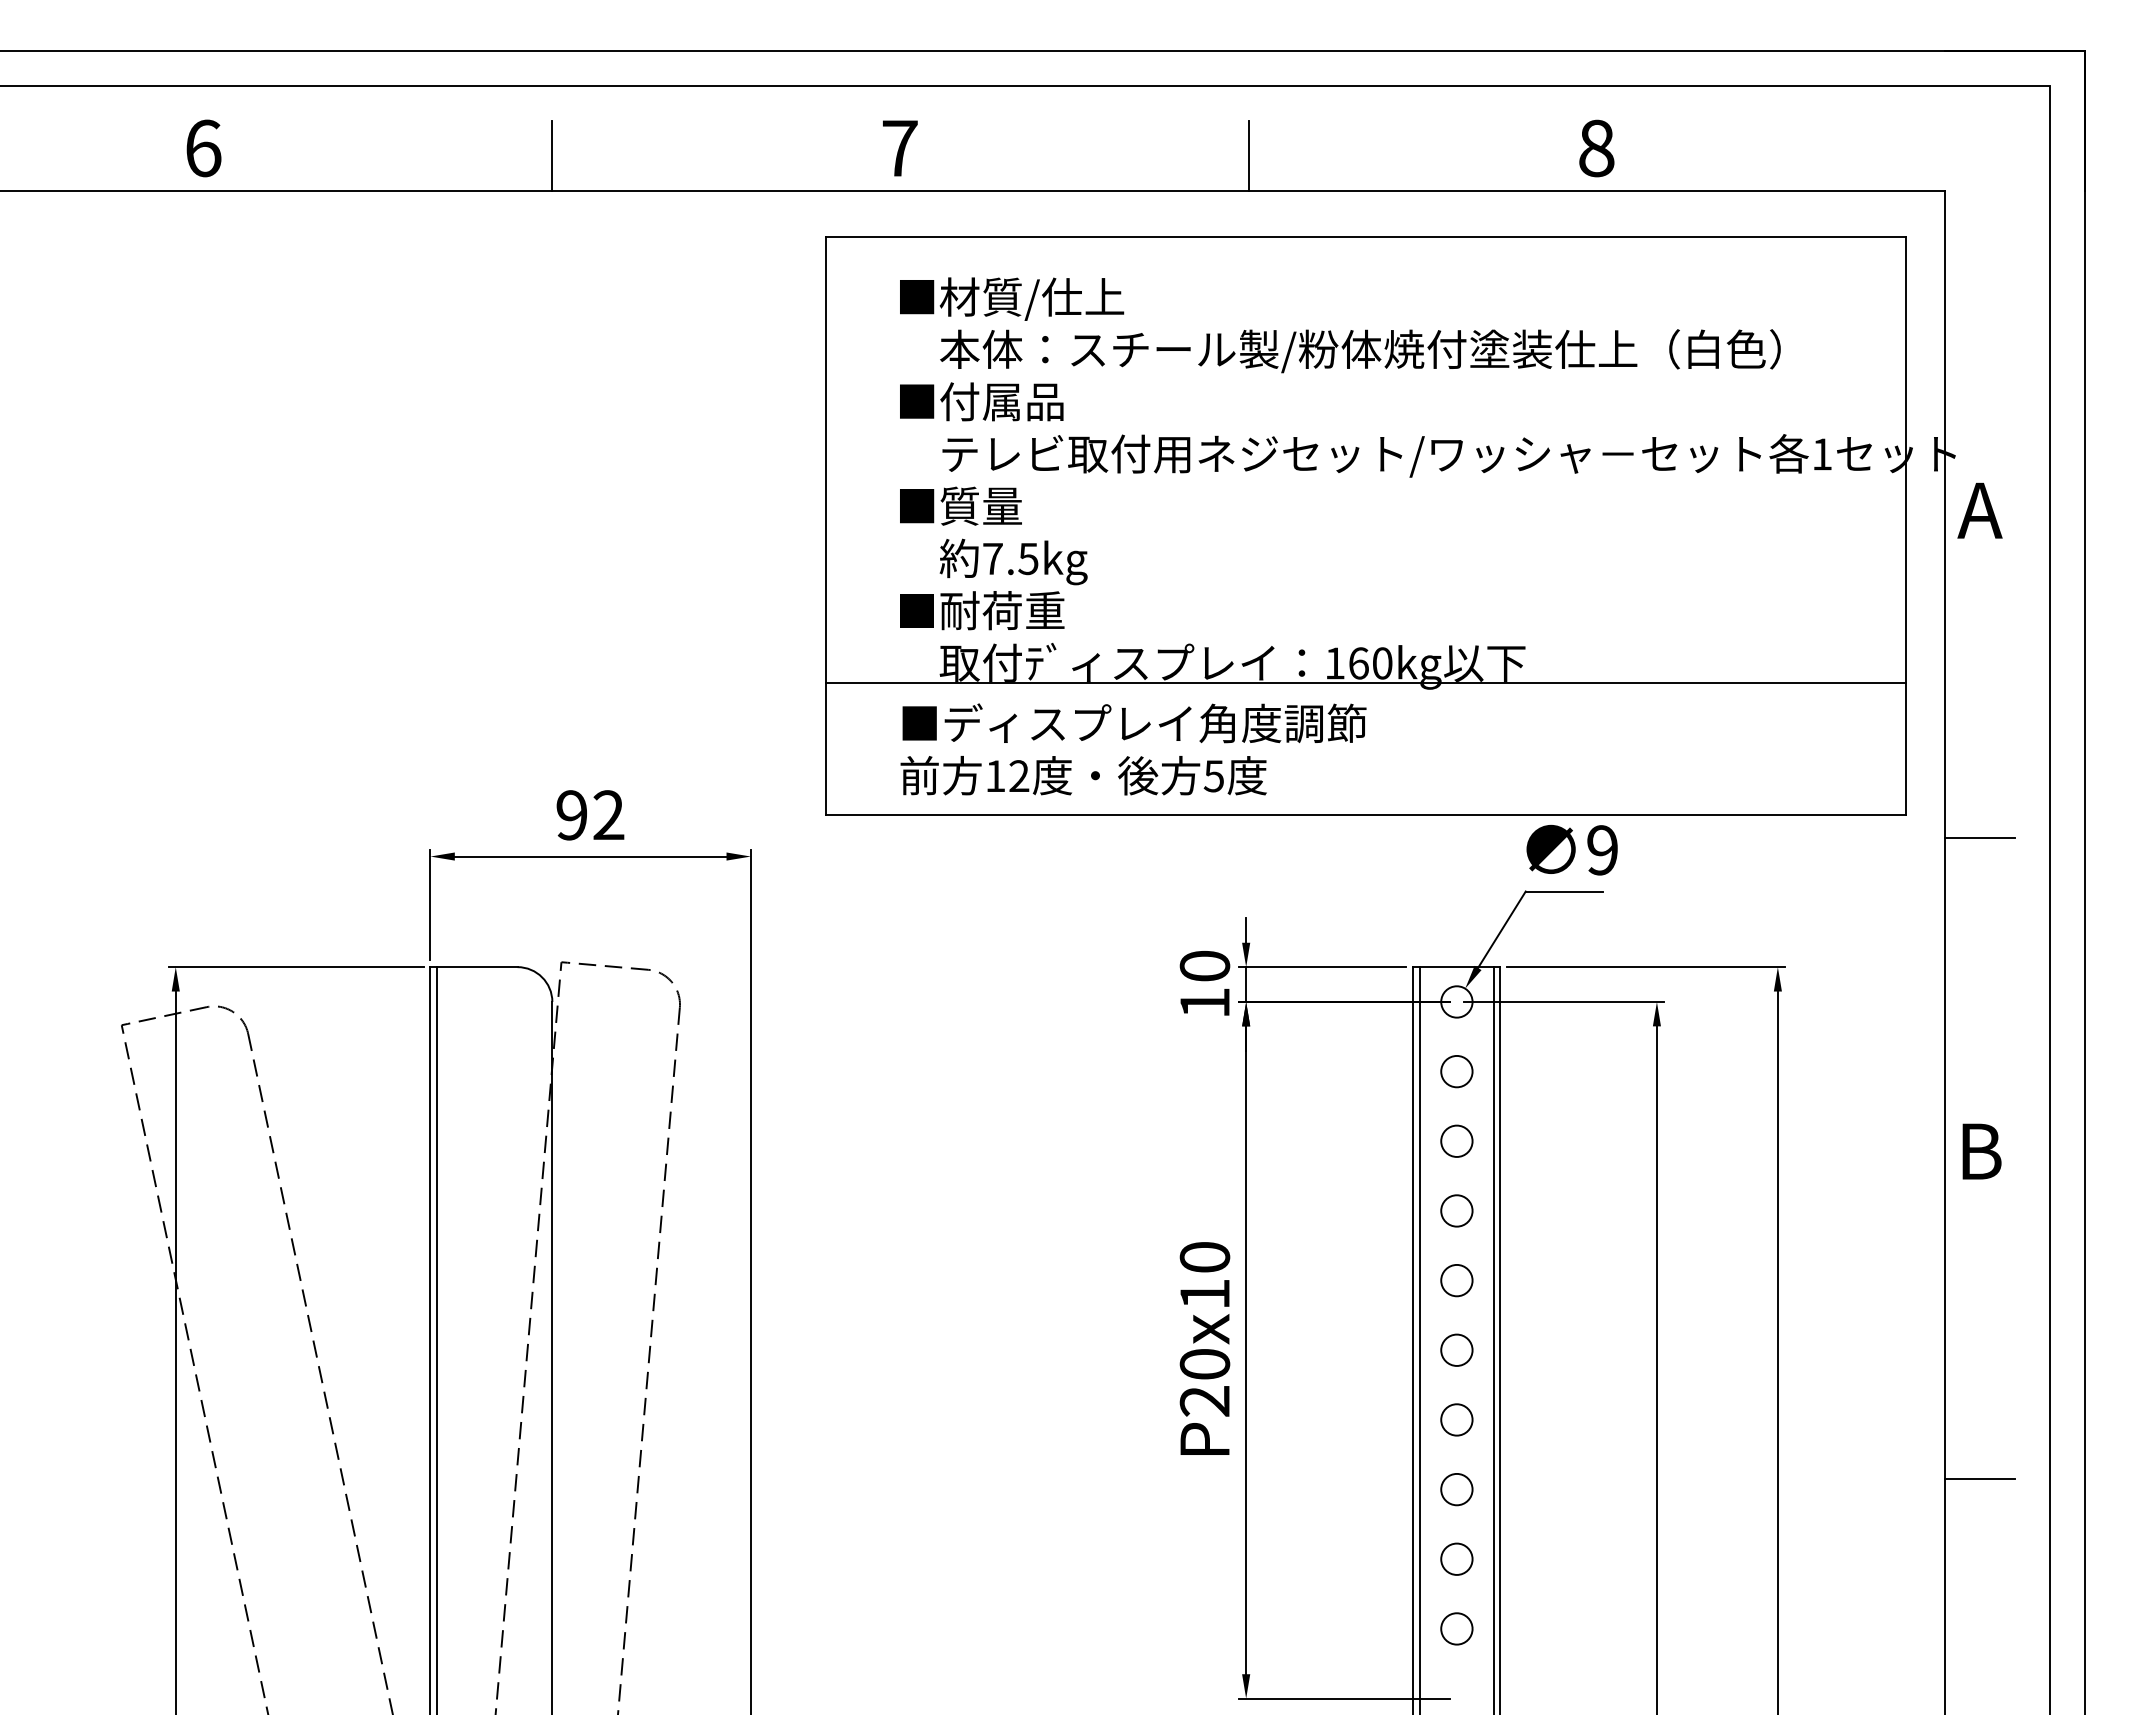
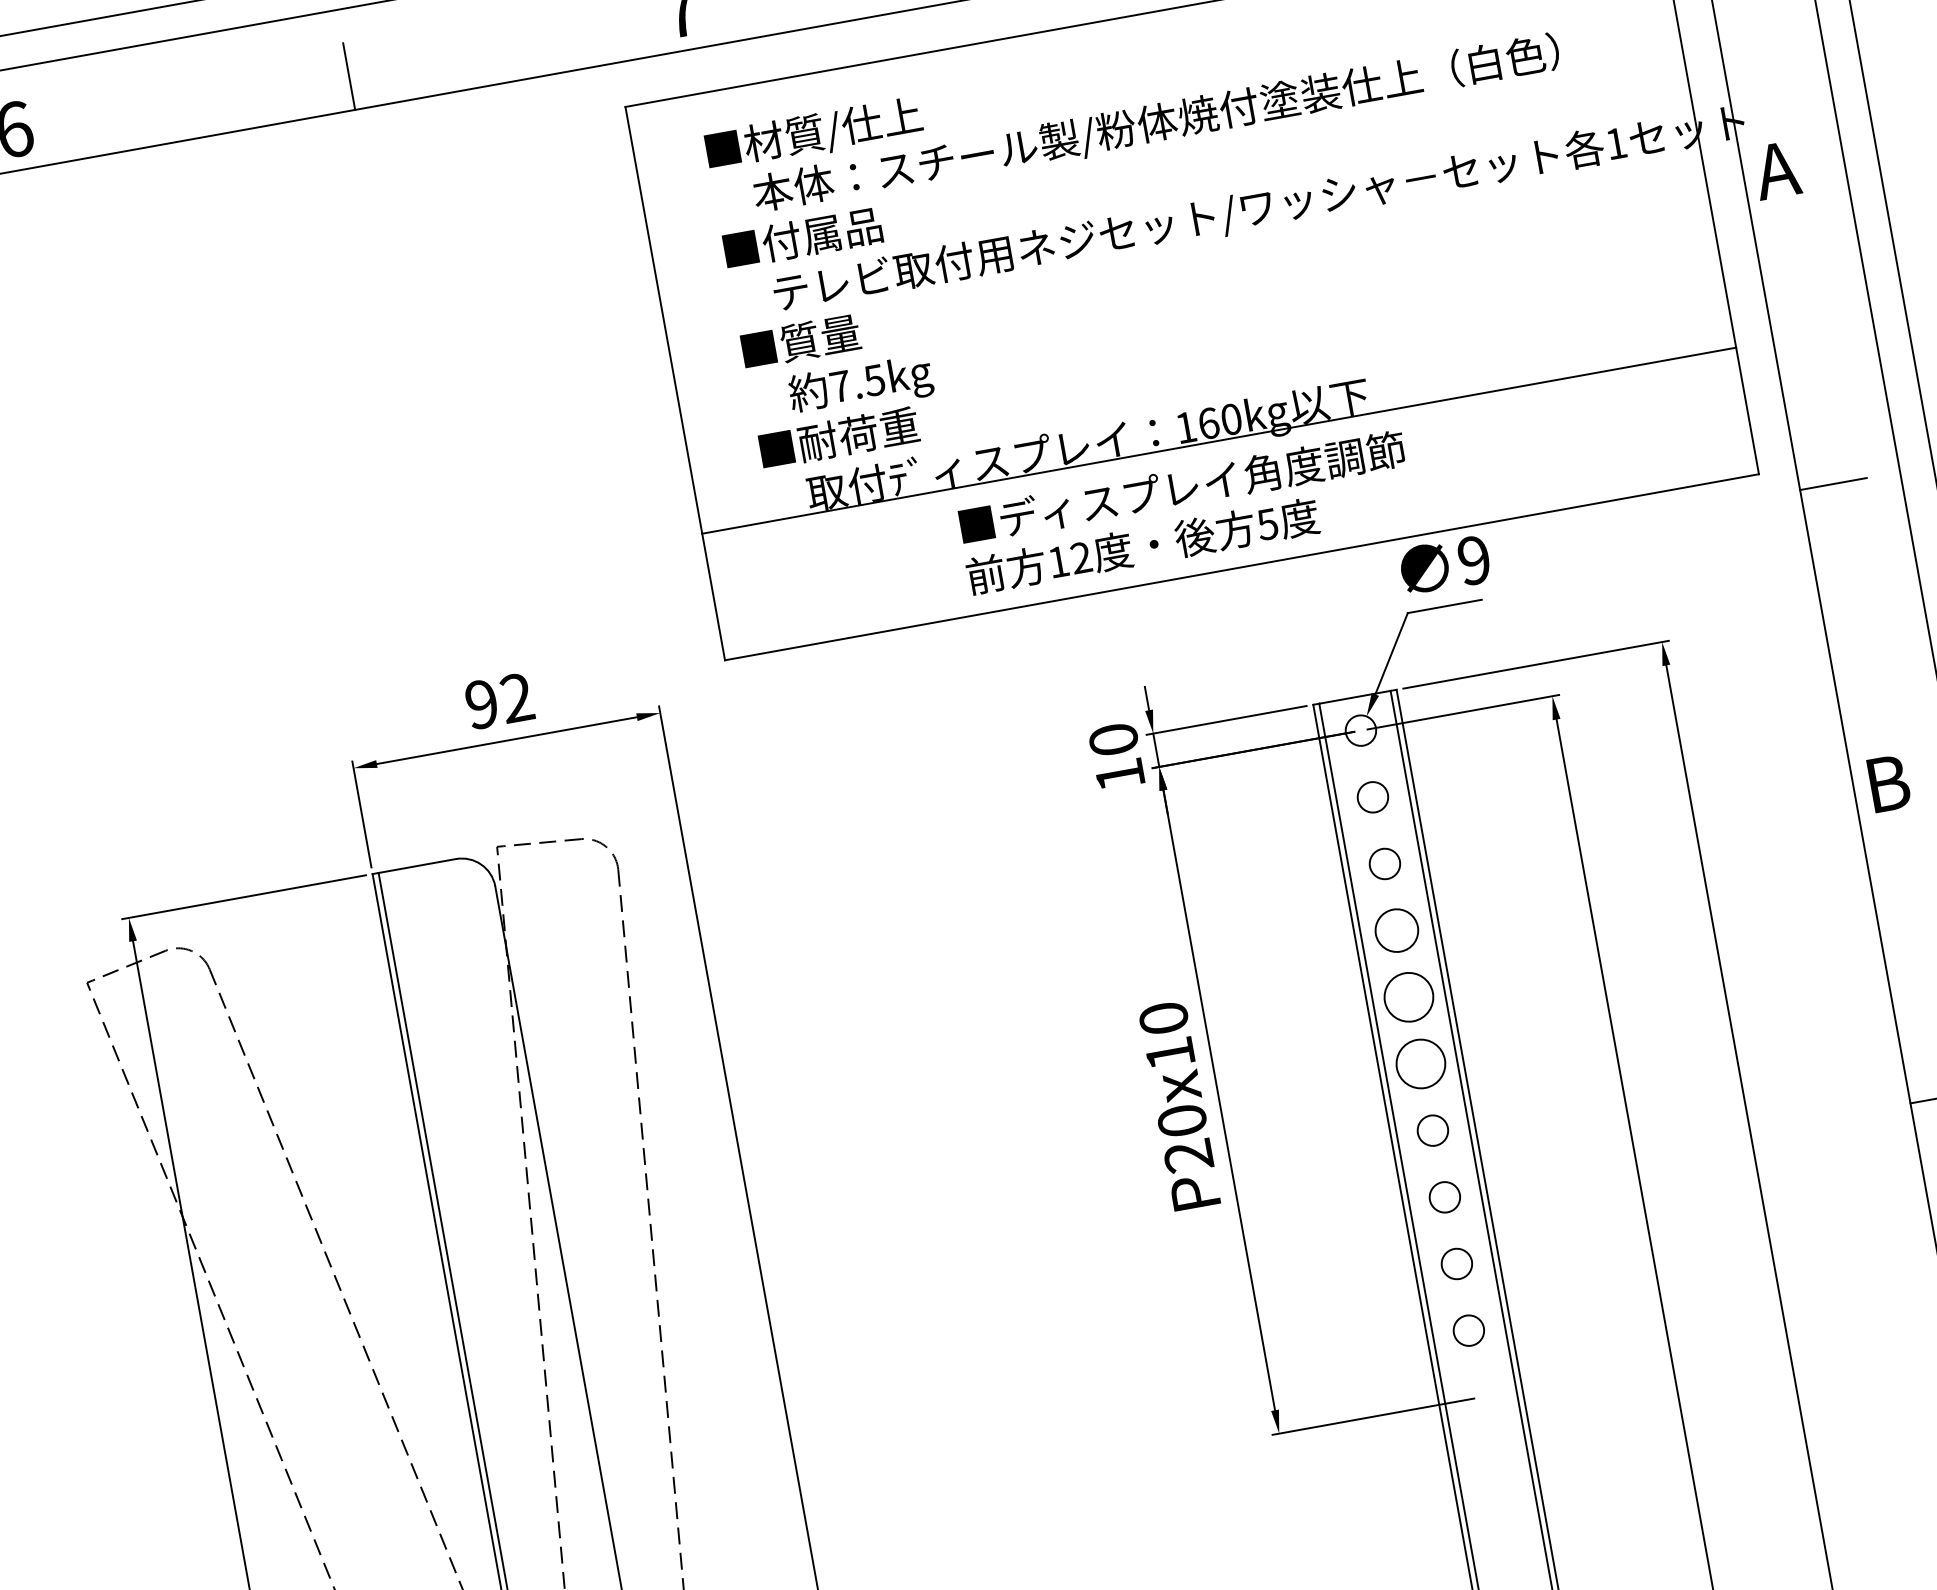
text: (1133, 749) -> (1185, 512), moved
circle: (1456, 1210) -> (1396, 930), size x1.4
circle: (1456, 1280) -> (1408, 997), size x1.6
circle: (1456, 1349) -> (1420, 1063), size x1.6

